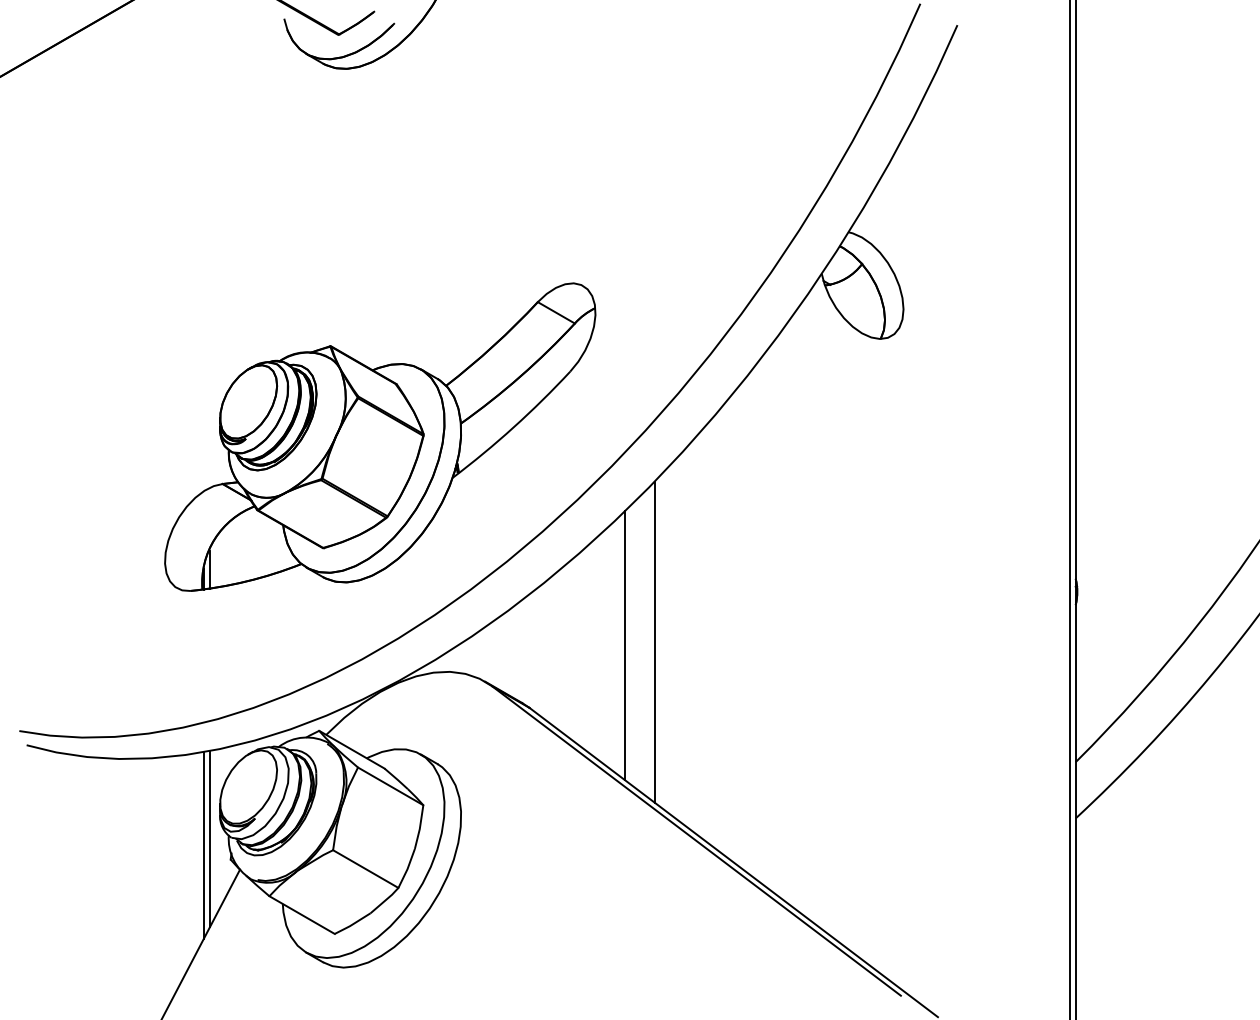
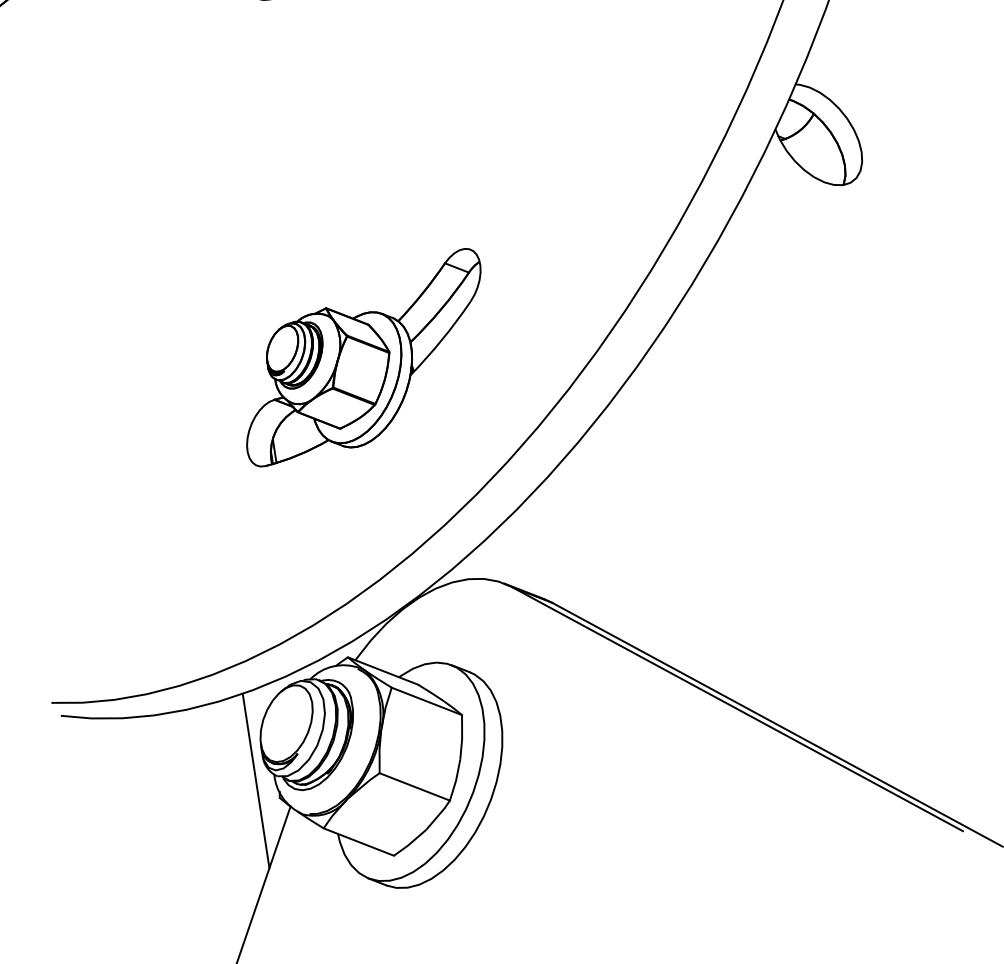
part: (380, 436) -> (363, 357), size x0.6
line: (654, 641) -> (665, 518), removed
line: (624, 645) -> (636, 526), removed
line: (203, 845) -> (250, 788), removed

